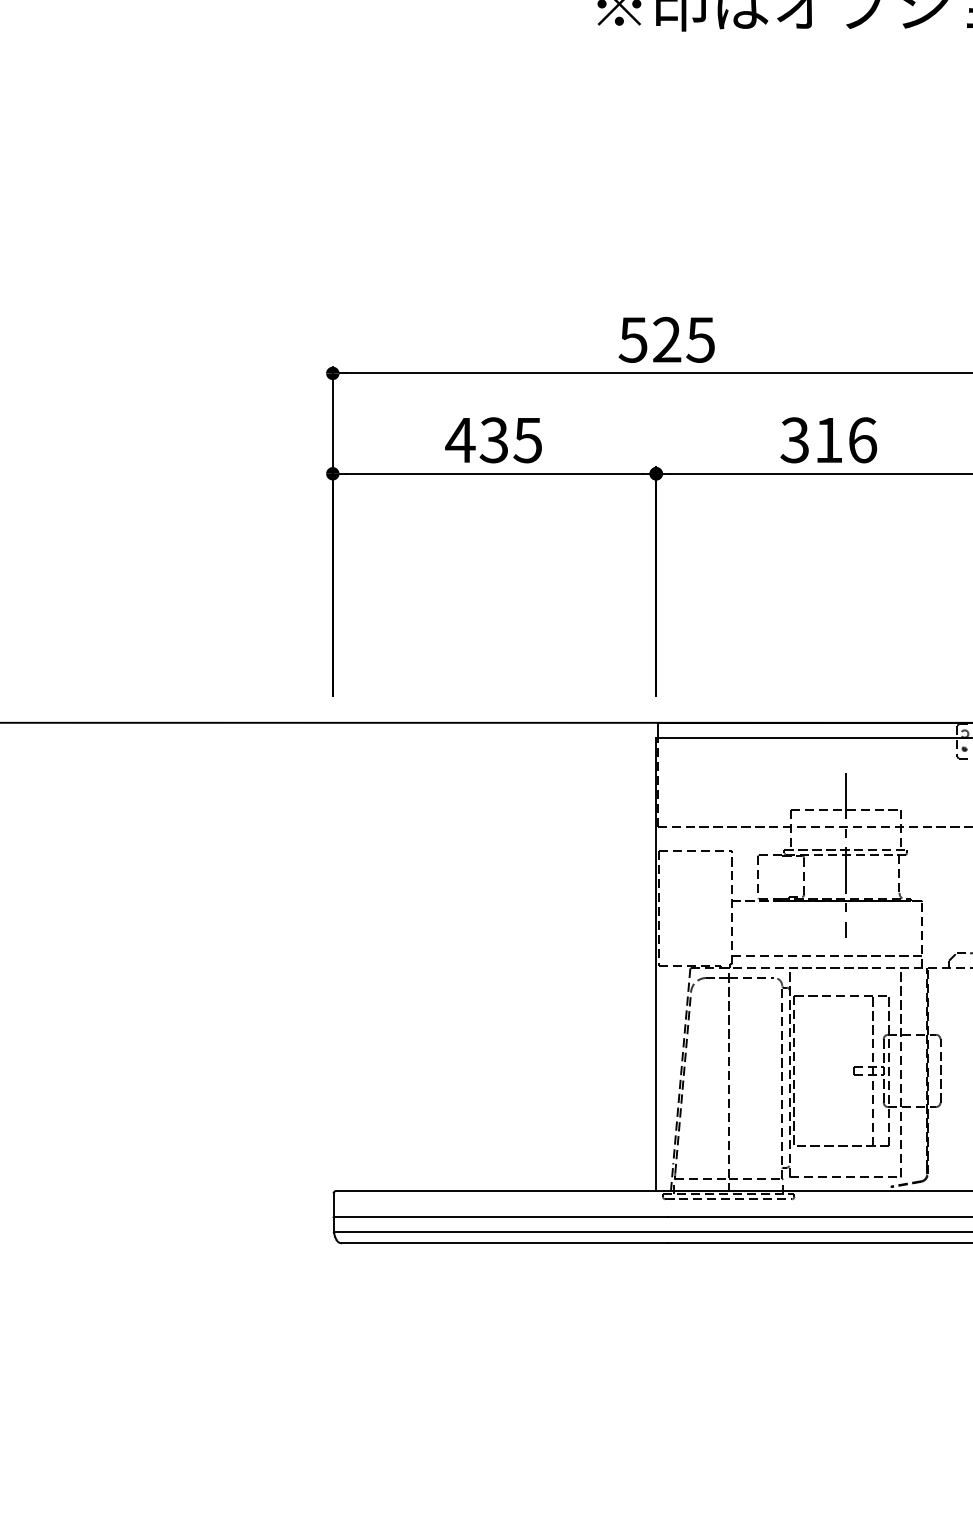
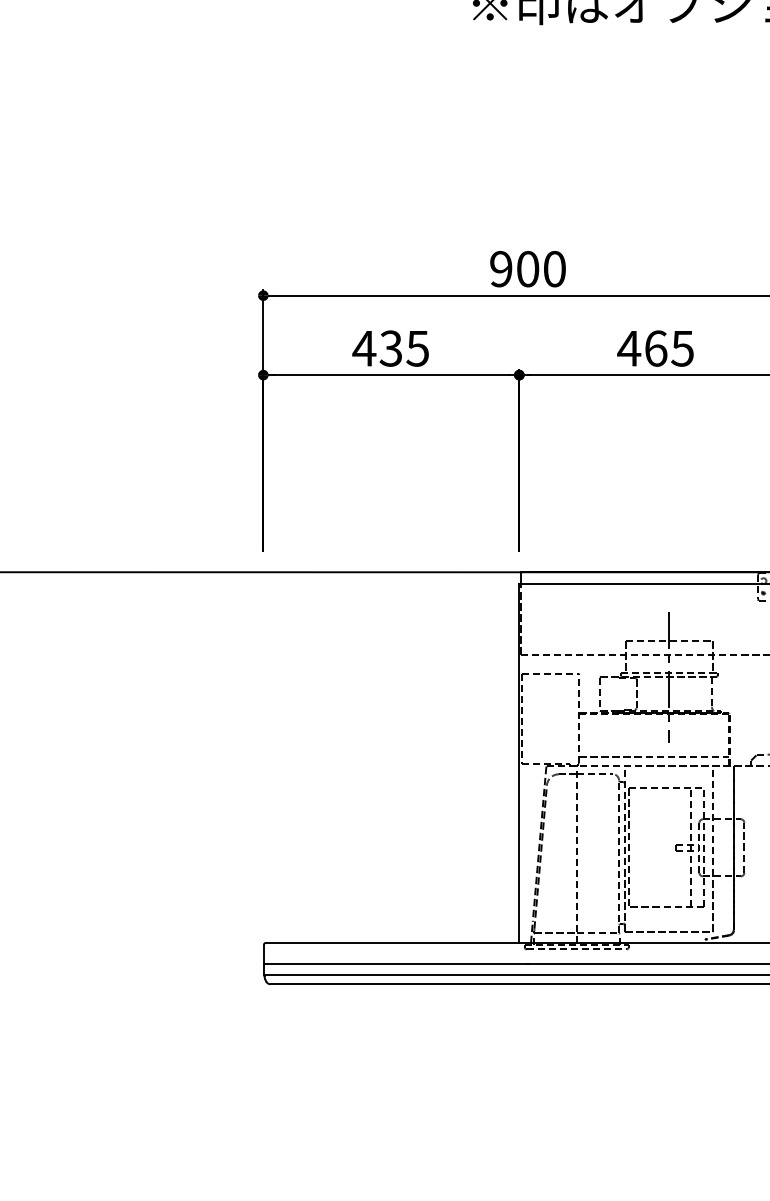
text: (666, 340) -> (527, 269), 525 -> 900
text: (828, 440) -> (655, 348), 316 -> 465

